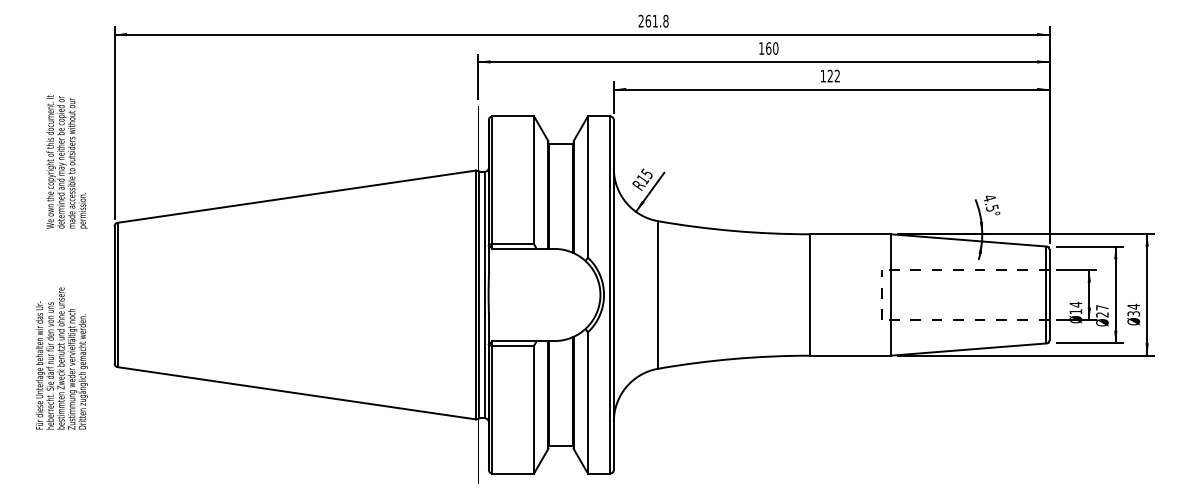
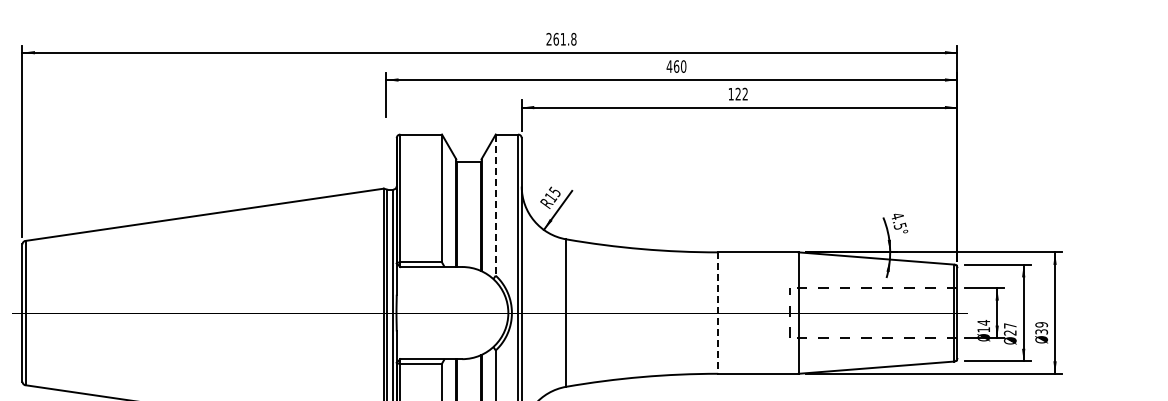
text: (761, 48) -> (669, 66), 160 -> 460
line: (587, 187) -> (495, 205), solid -> dashed
line: (810, 294) -> (718, 312), solid -> dashed
text: (1133, 306) -> (1041, 324), 34 -> 39

